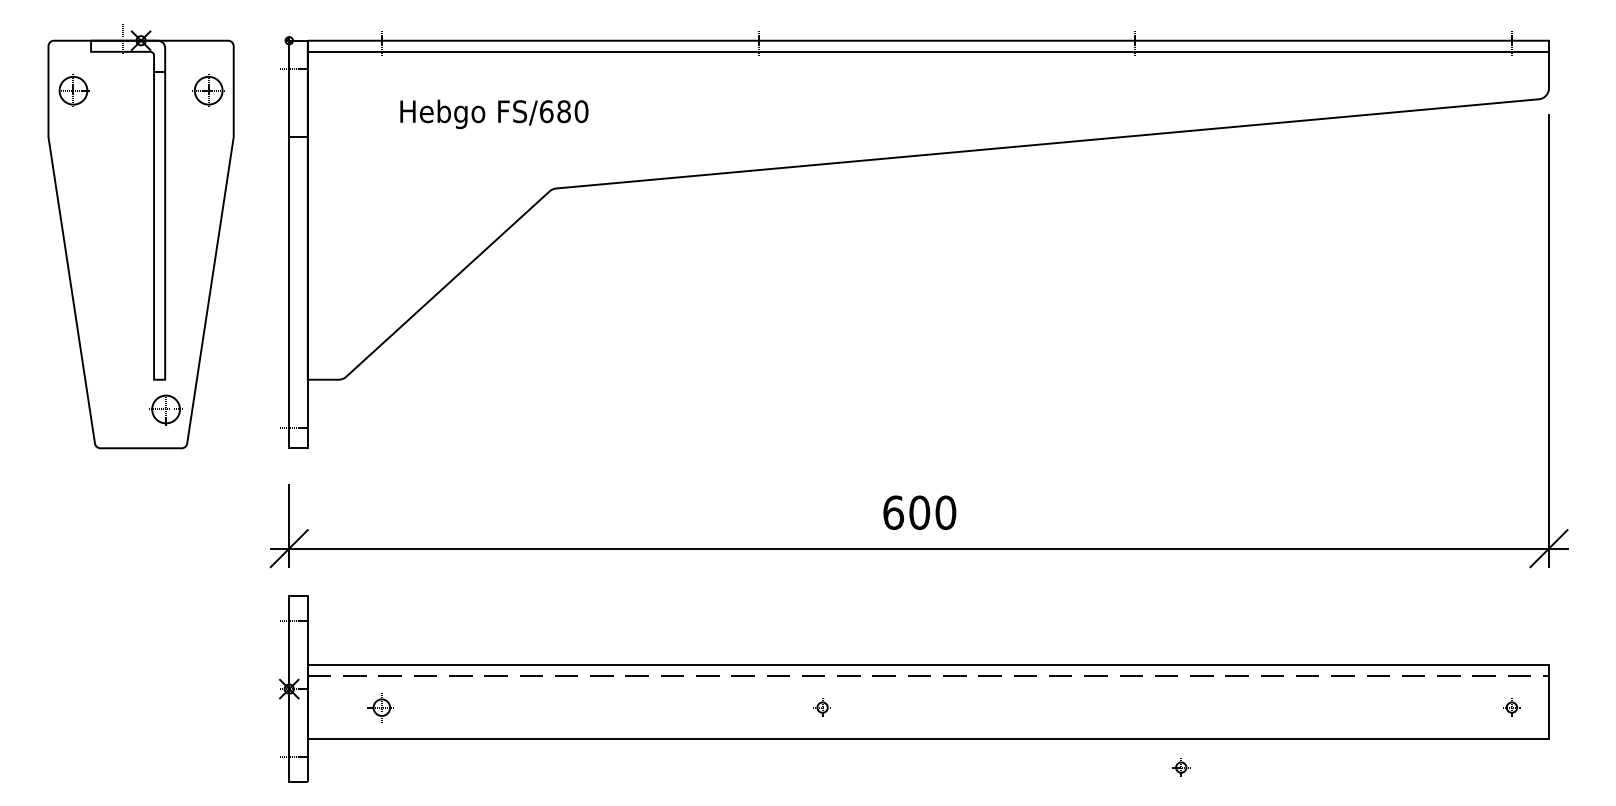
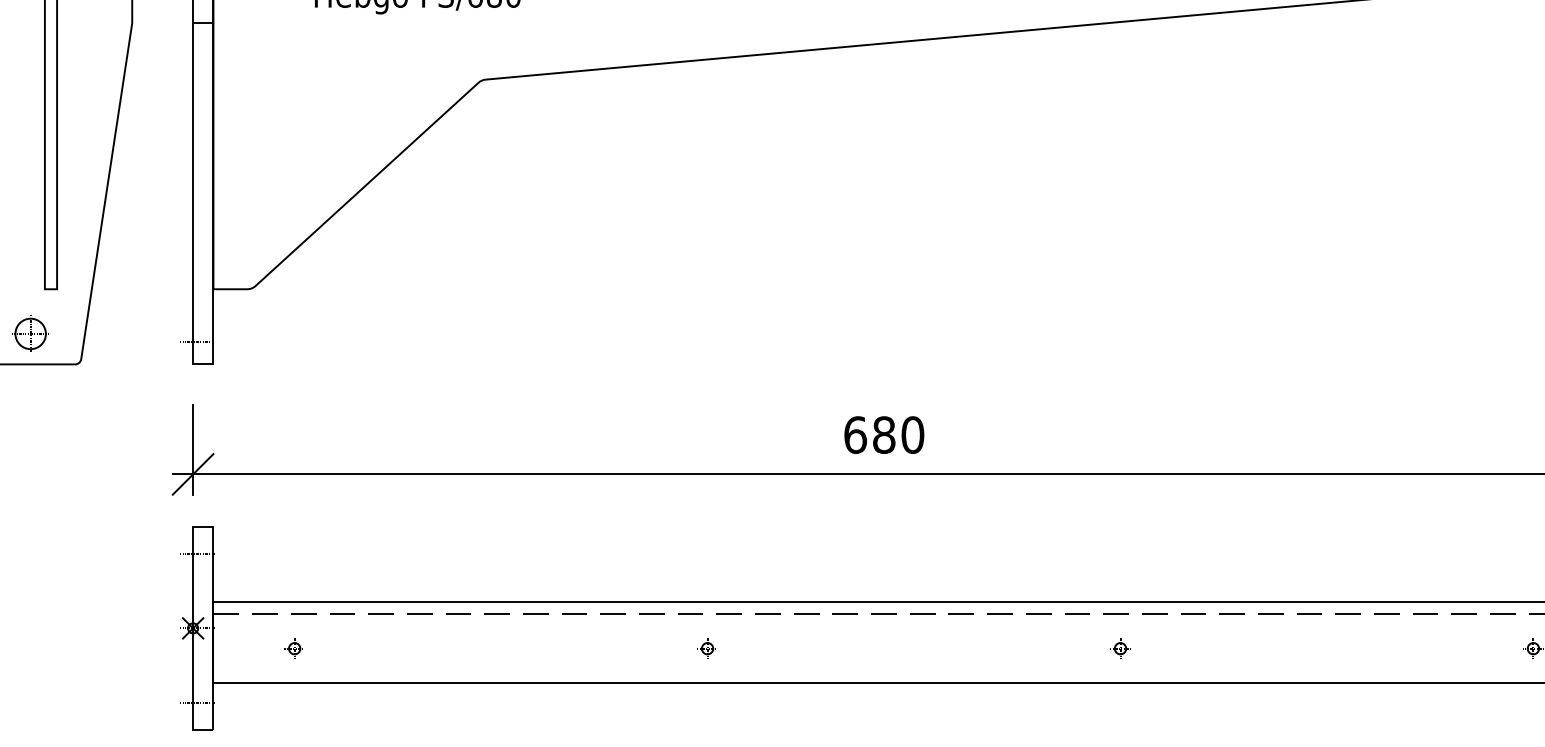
part: (165, 409) -> (30, 333), moved
text: (919, 512) -> (883, 434), 600 -> 680
part: (381, 707) -> (294, 648), size x0.62
part: (821, 707) -> (706, 648), moved
part: (1181, 767) -> (1120, 648), moved

